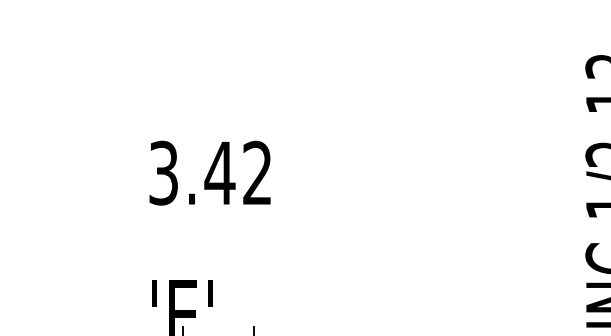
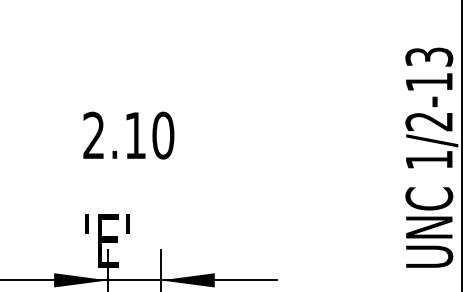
text: (210, 172) -> (128, 135), 3.42 -> 2.10

